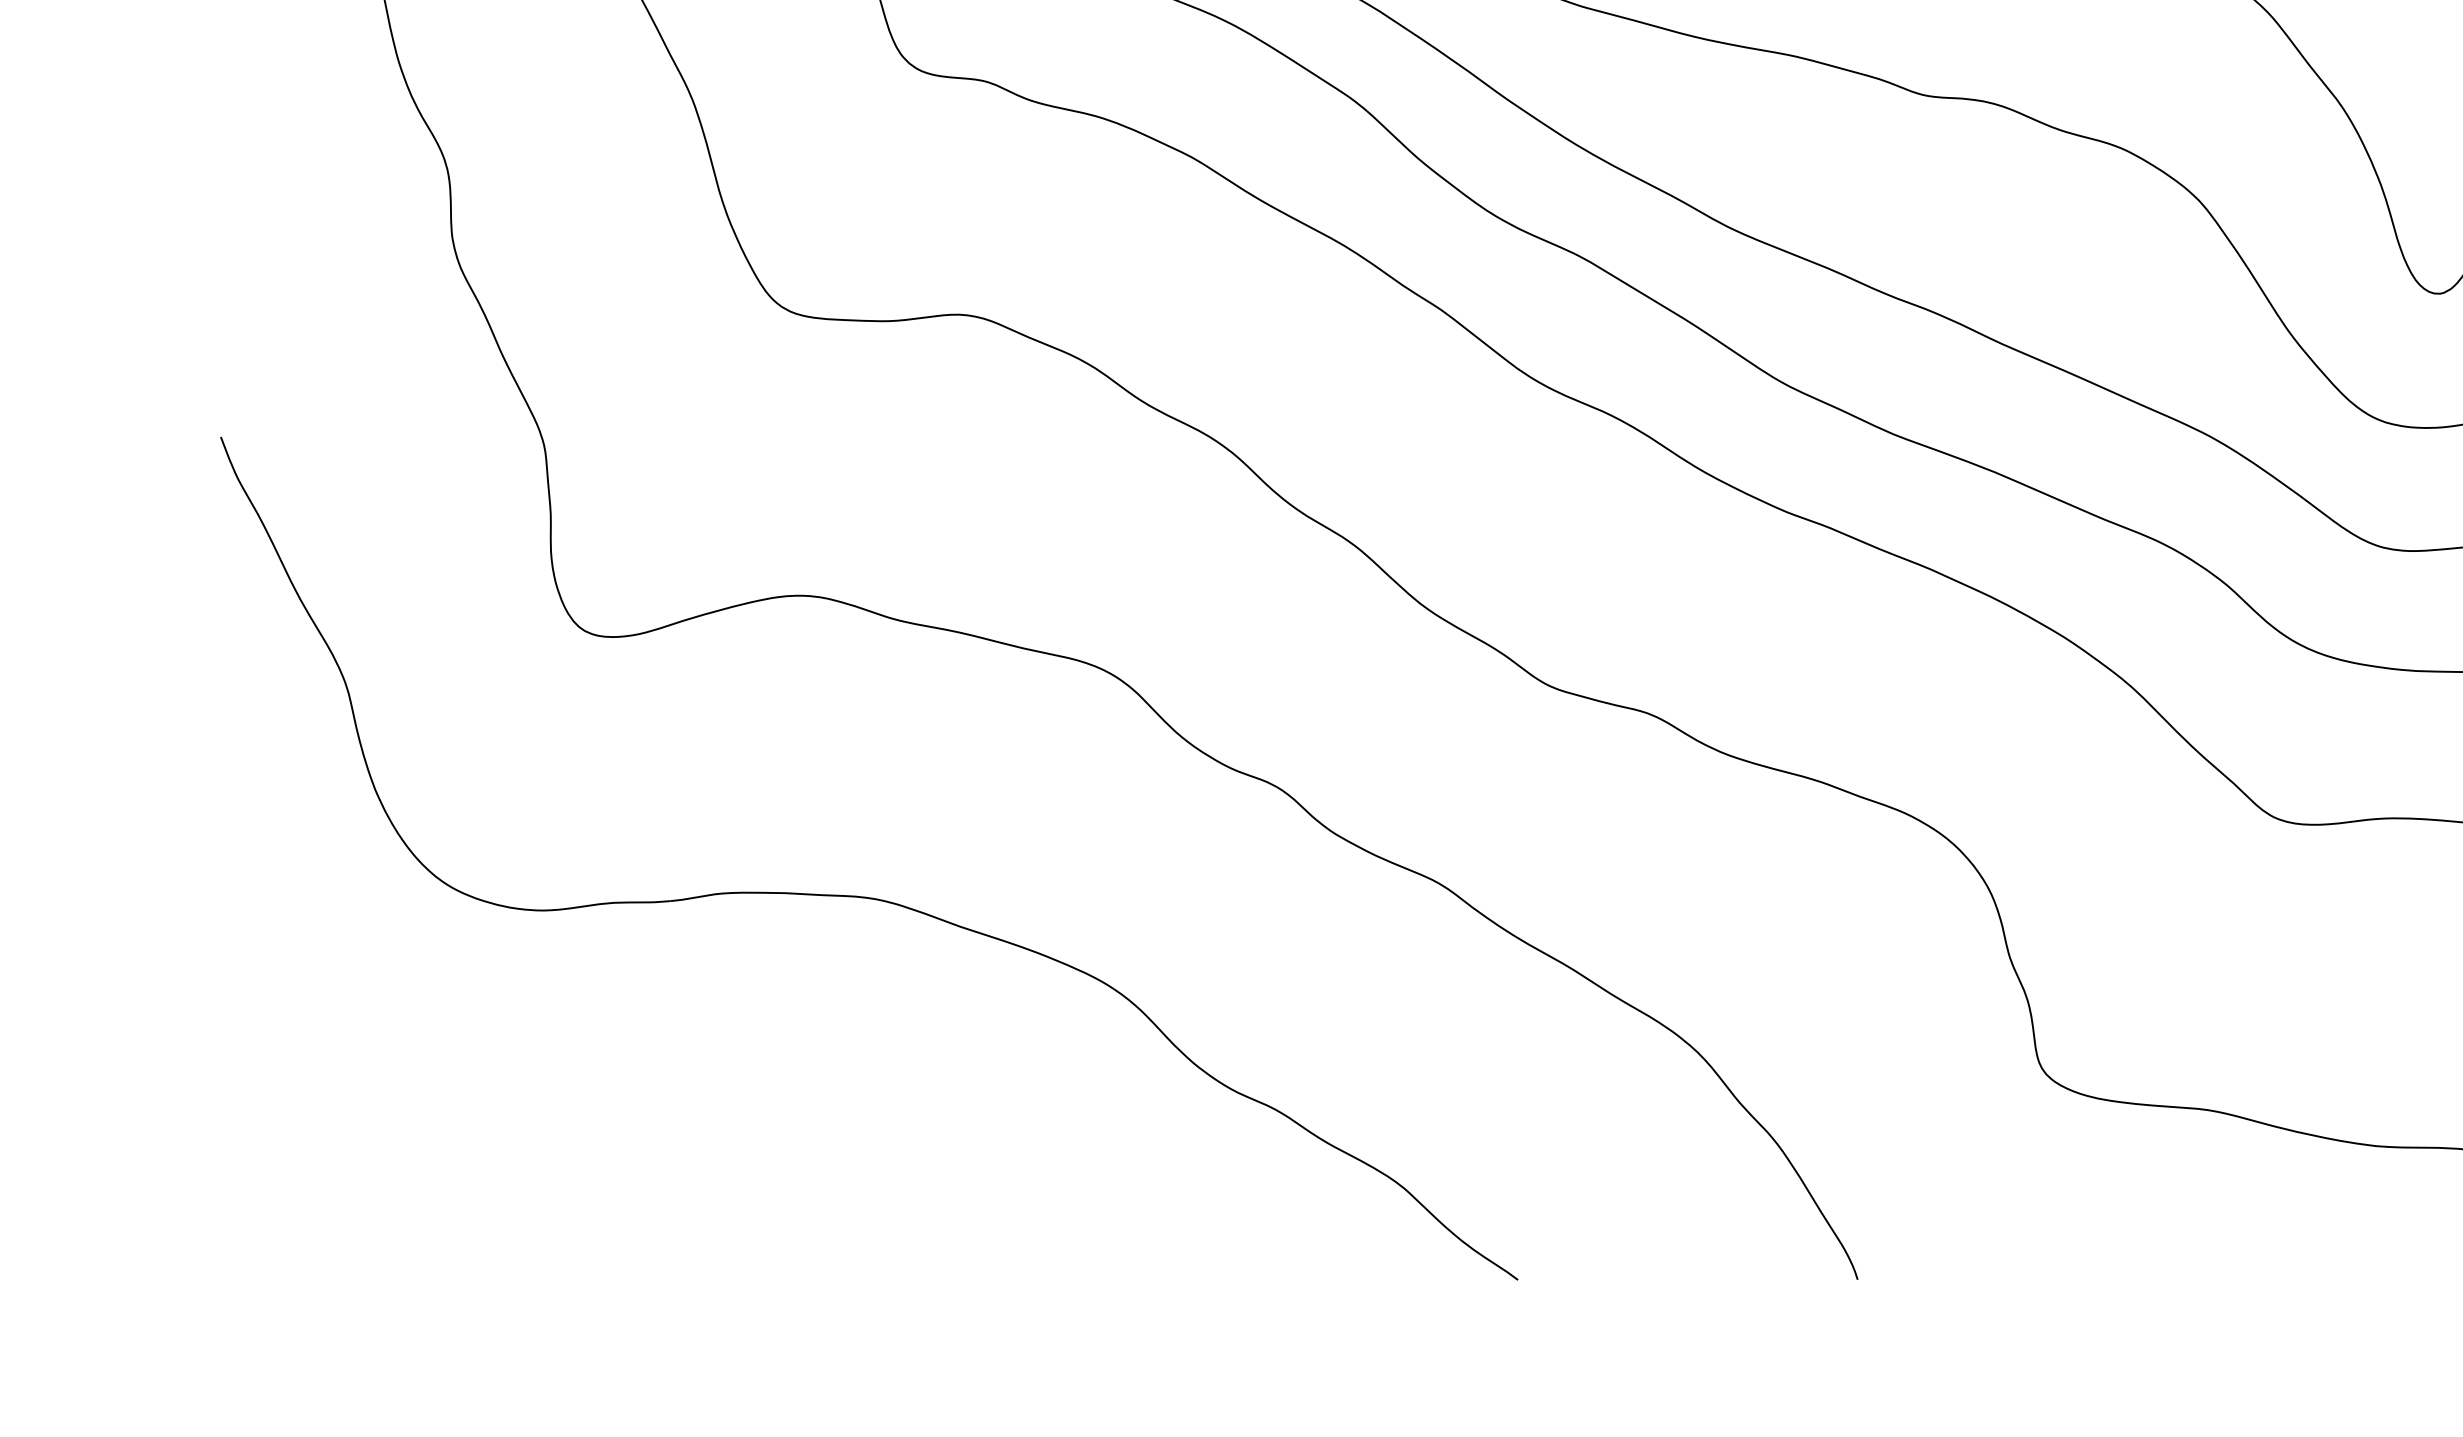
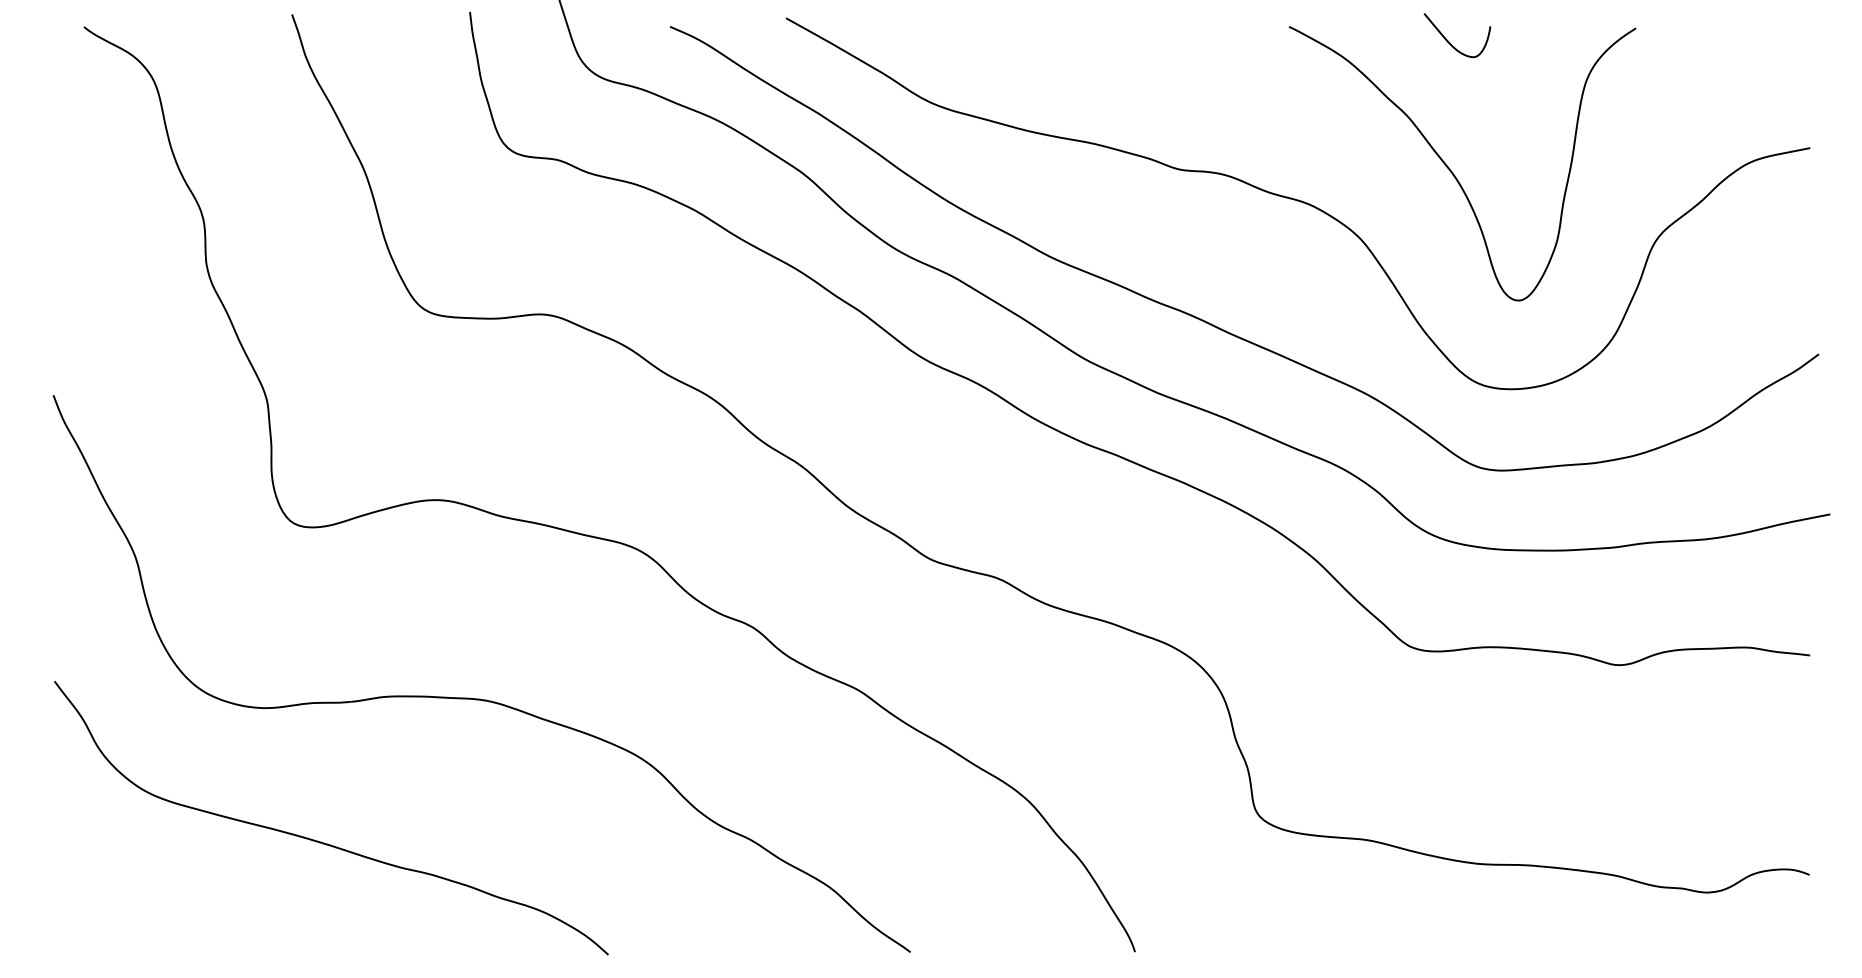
curve: (631, 1113) -> (324, 842), added

